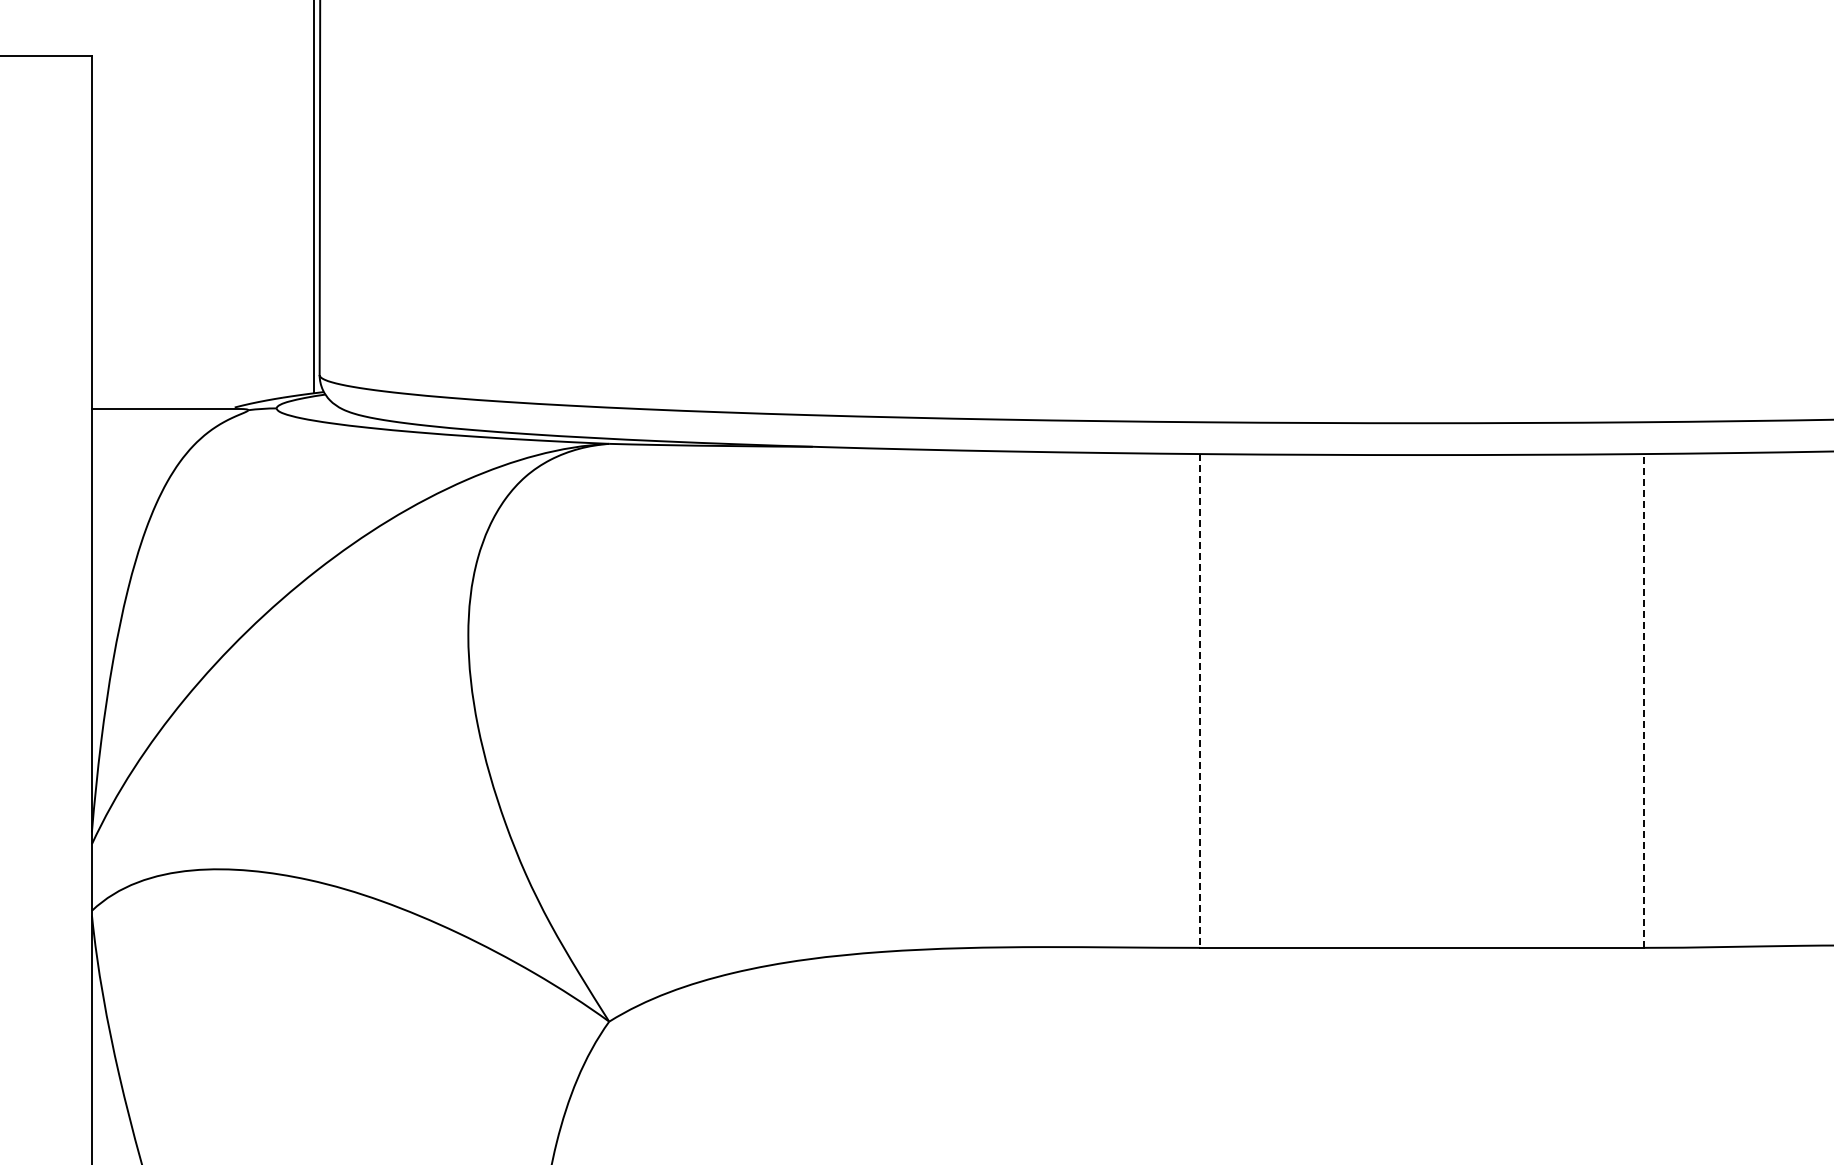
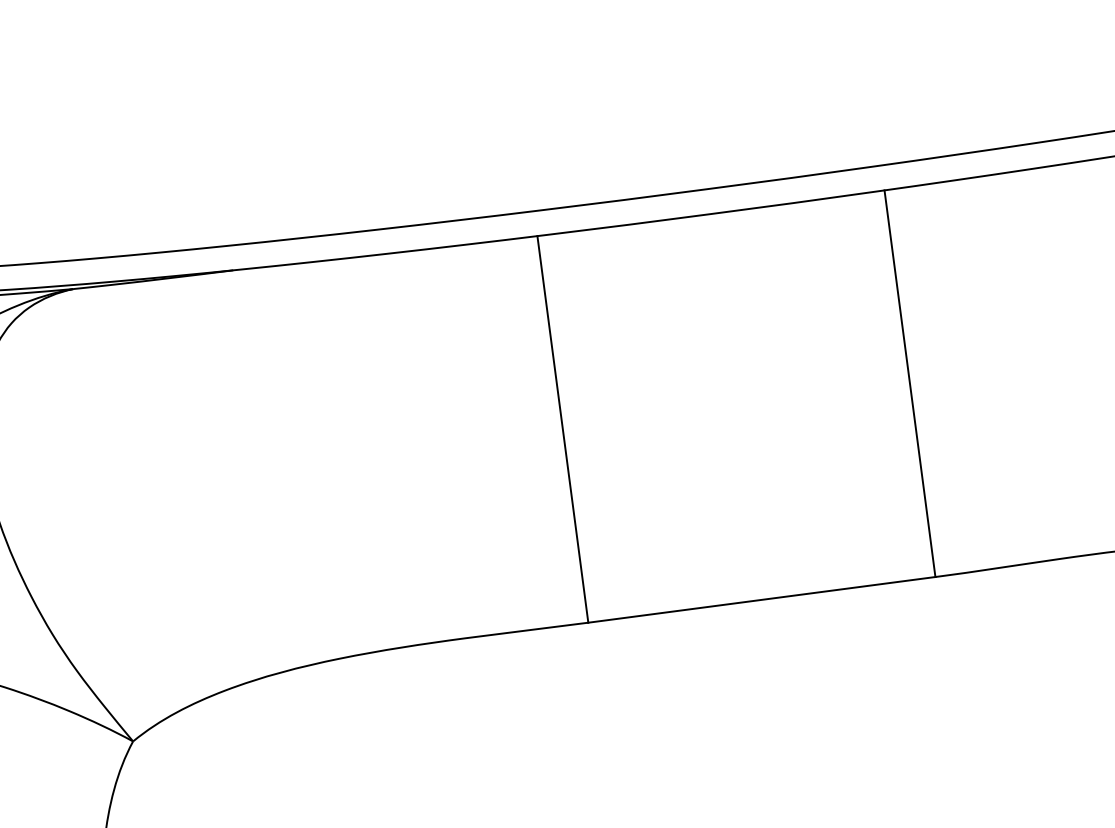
line: (1200, 700) -> (562, 429), dashed -> solid
line: (1643, 700) -> (909, 383), dashed -> solid

